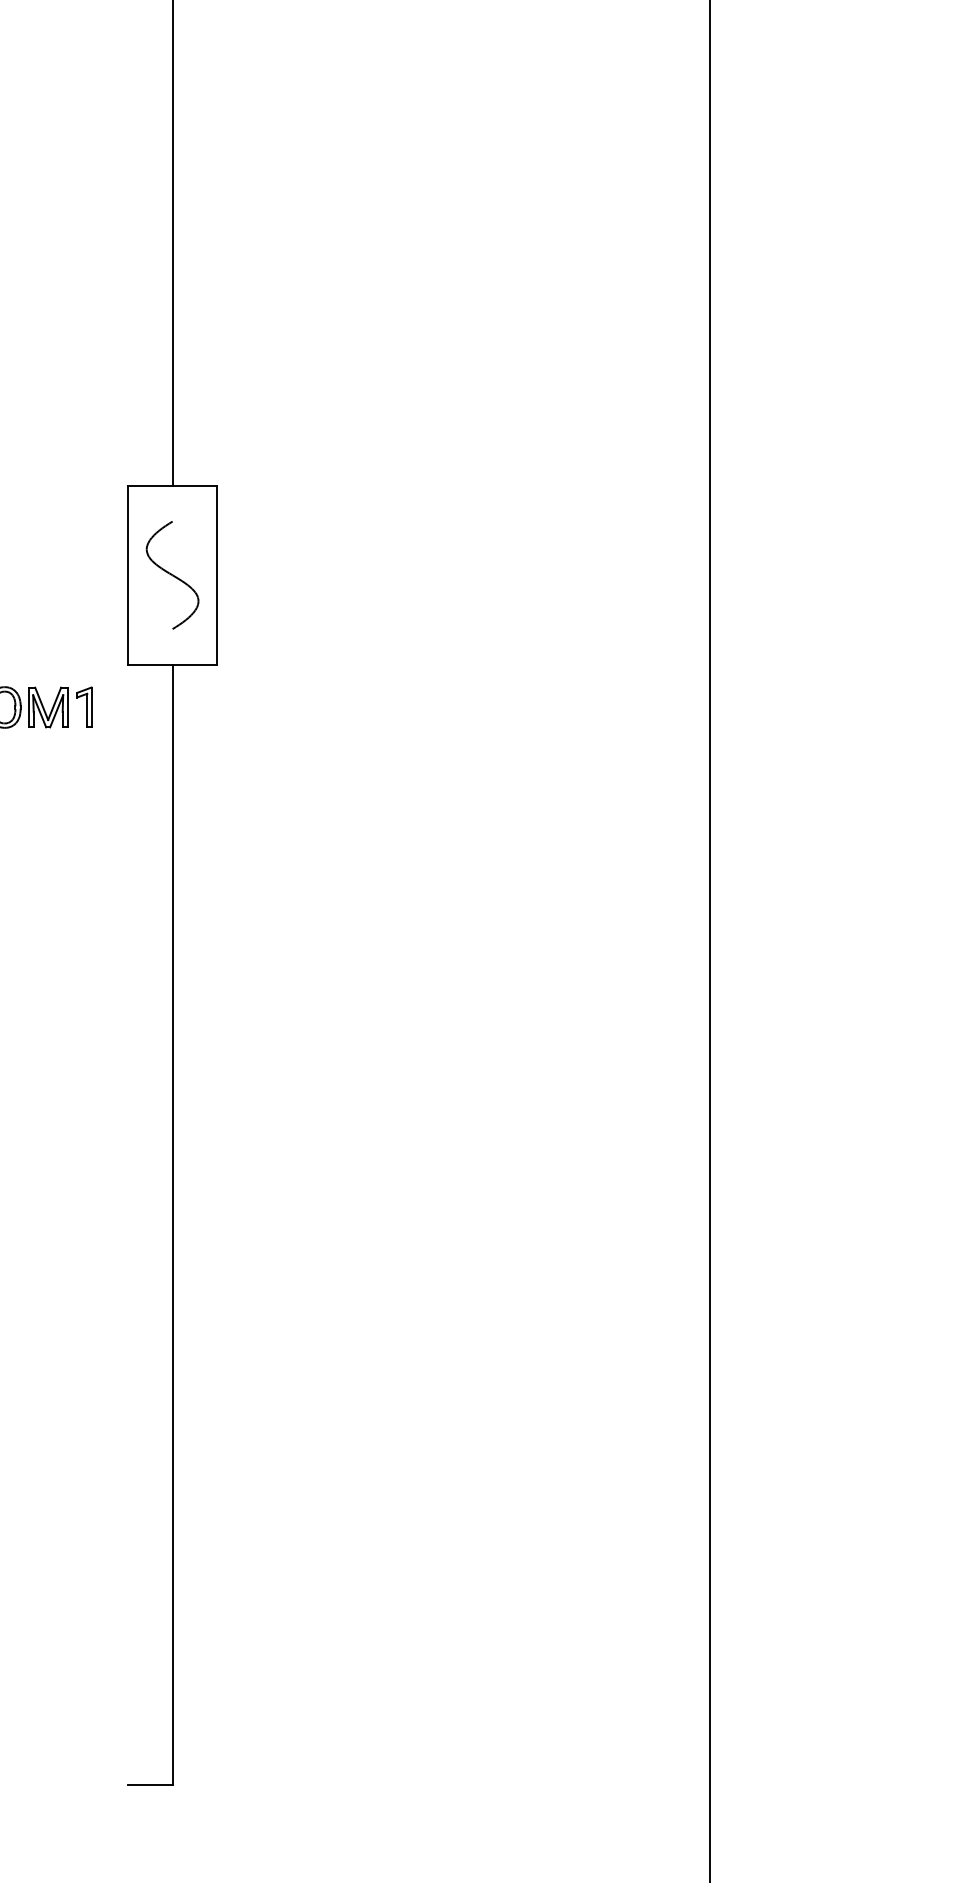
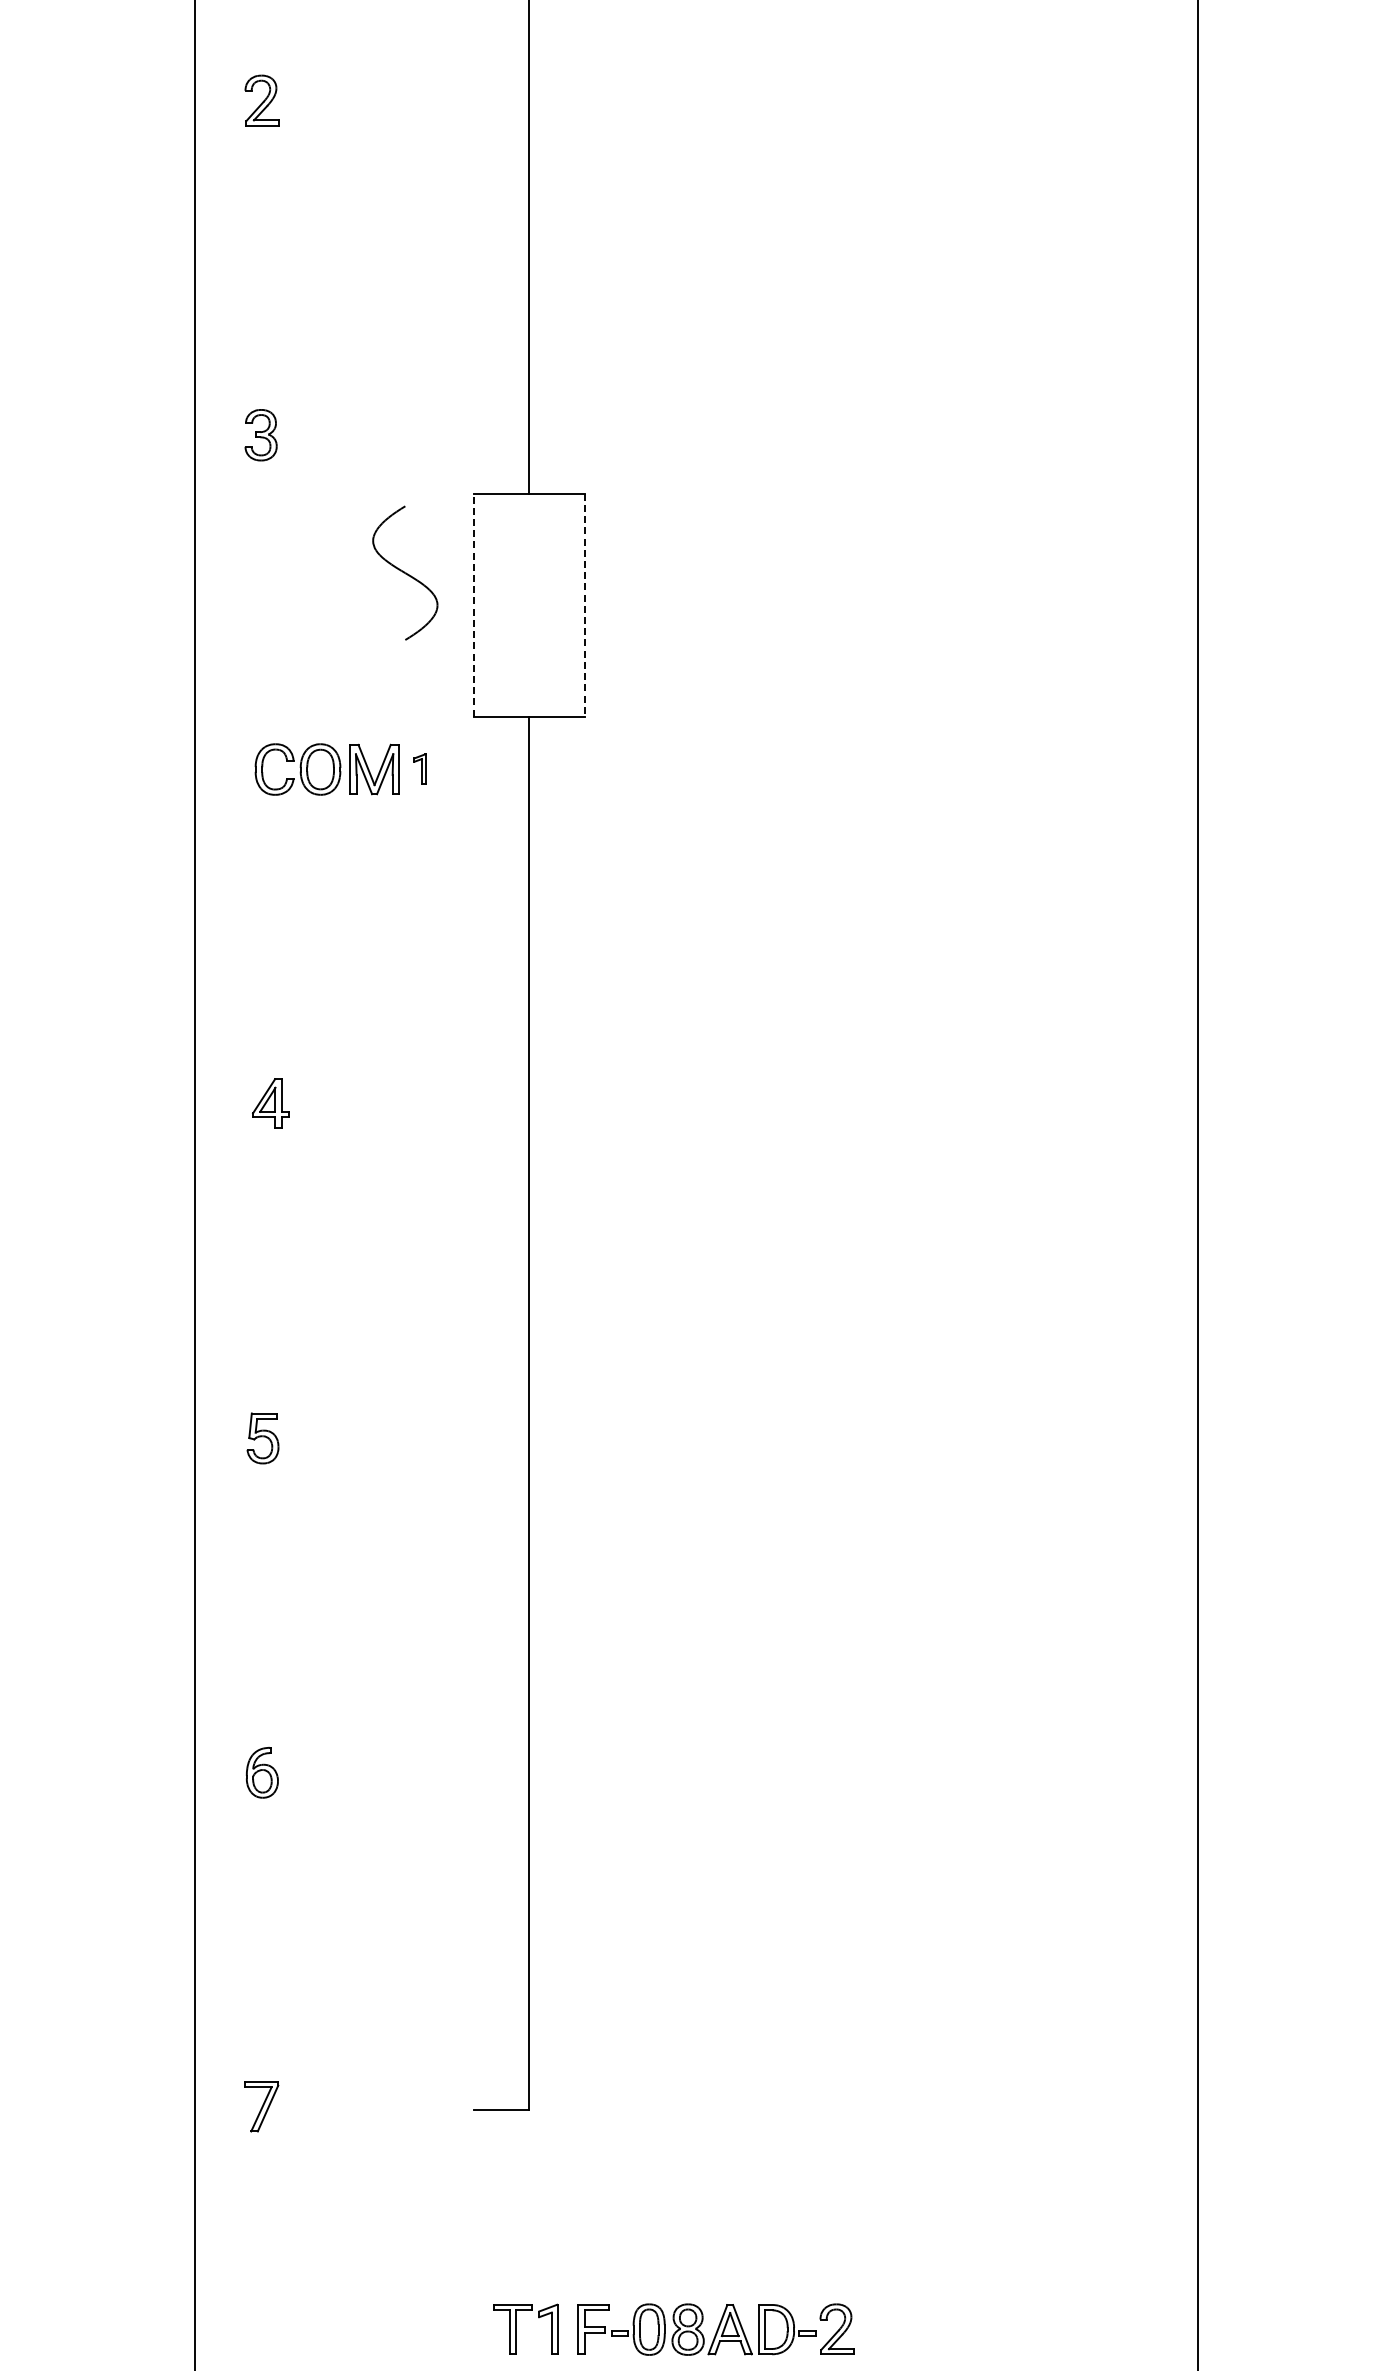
line: (127, 574) -> (473, 604), solid -> dashed
part: (172, 574) -> (405, 572), moved
line: (217, 575) -> (585, 605), solid -> dashed
part: (84, 706) -> (419, 768), size x0.6

